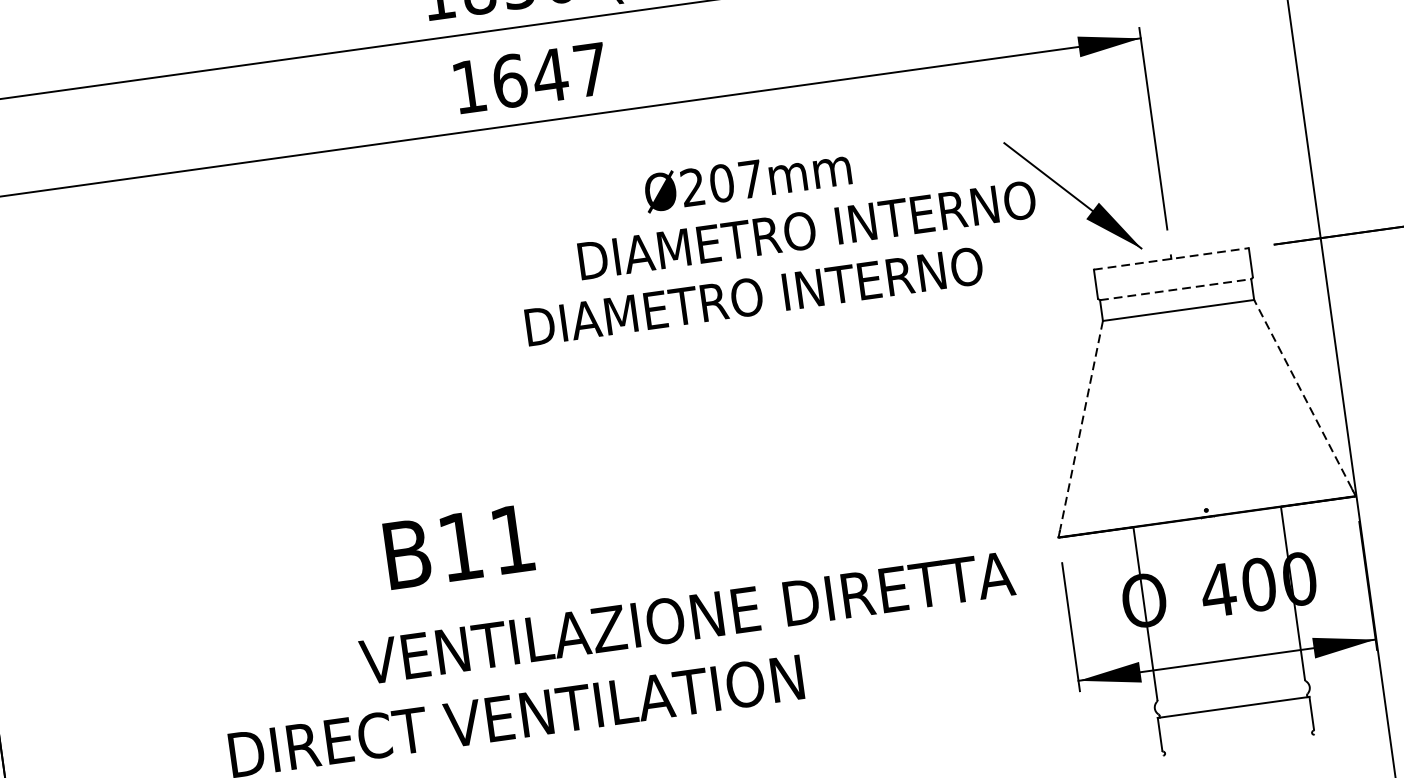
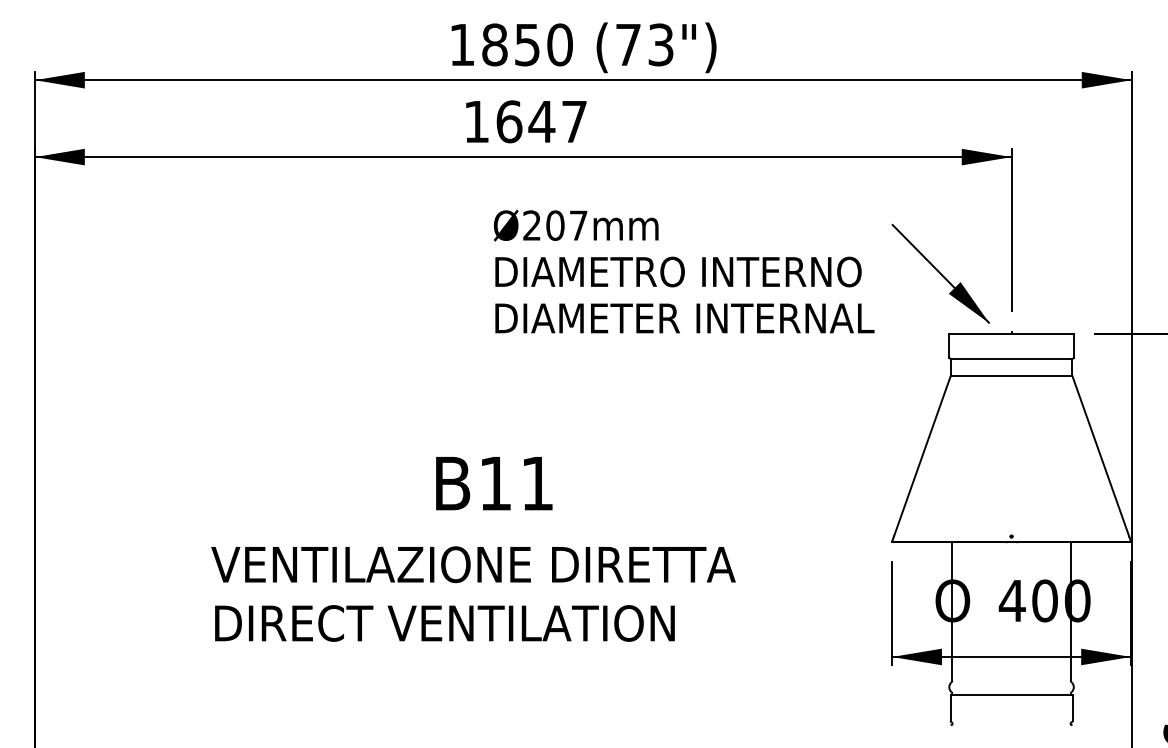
text: (746, 179) -> (575, 225), moved
text: (807, 229) -> (678, 271), moved
line: (1172, 258) -> (1012, 334), dashed -> solid
text: (852, 282) -> (757, 318), DIAMETRO INTERNO -> DIAMETER INTERNAL
line: (1175, 290) -> (1011, 359), dashed -> solid
line: (1302, 394) -> (1100, 455), dashed -> solid
line: (1081, 424) -> (922, 455), dashed -> solid
text: (459, 546) -> (494, 483), moved
text: (687, 617) -> (473, 564), moved

